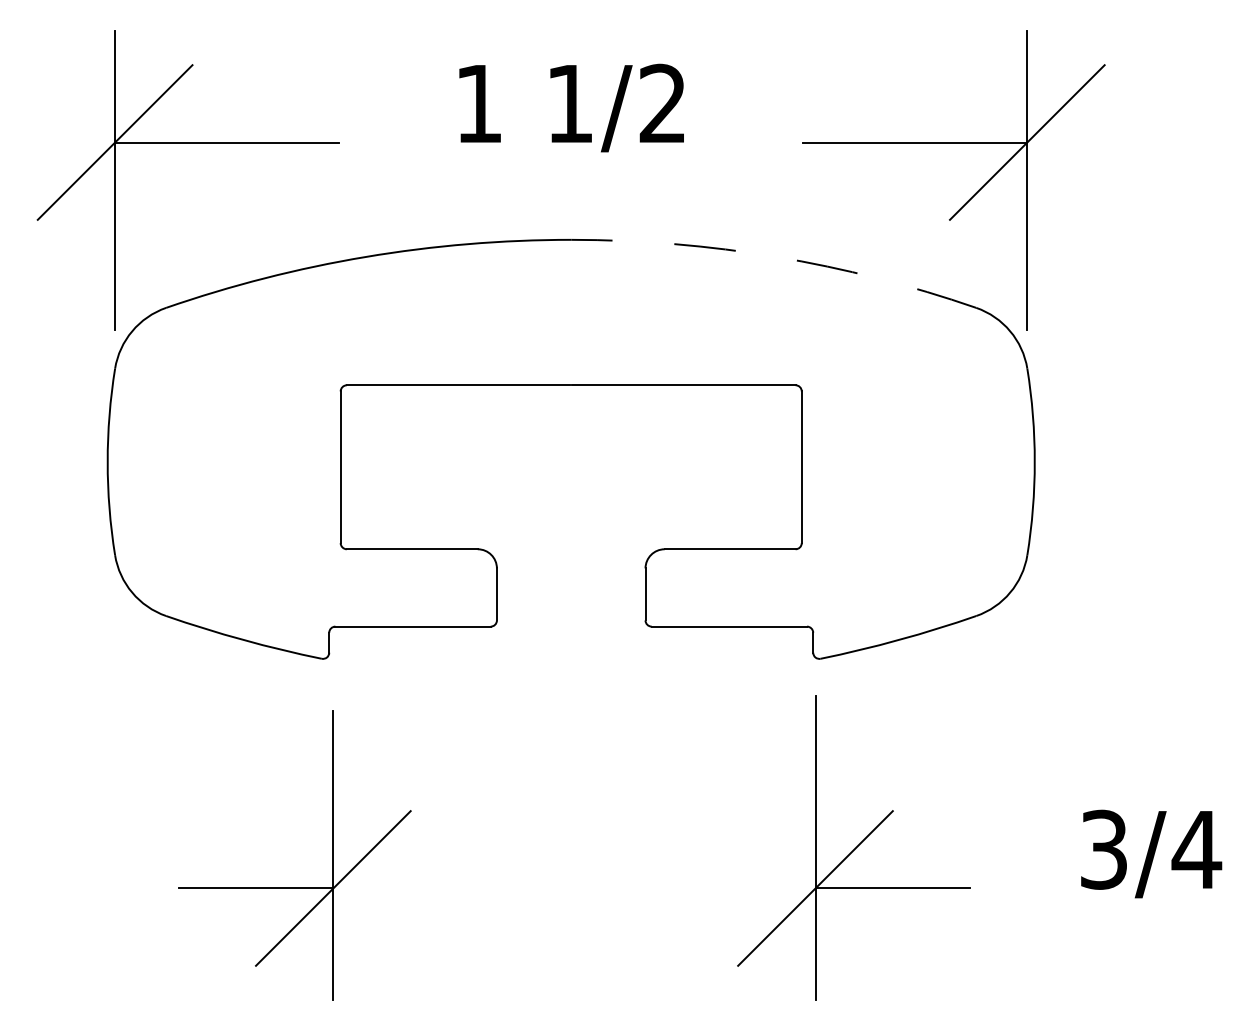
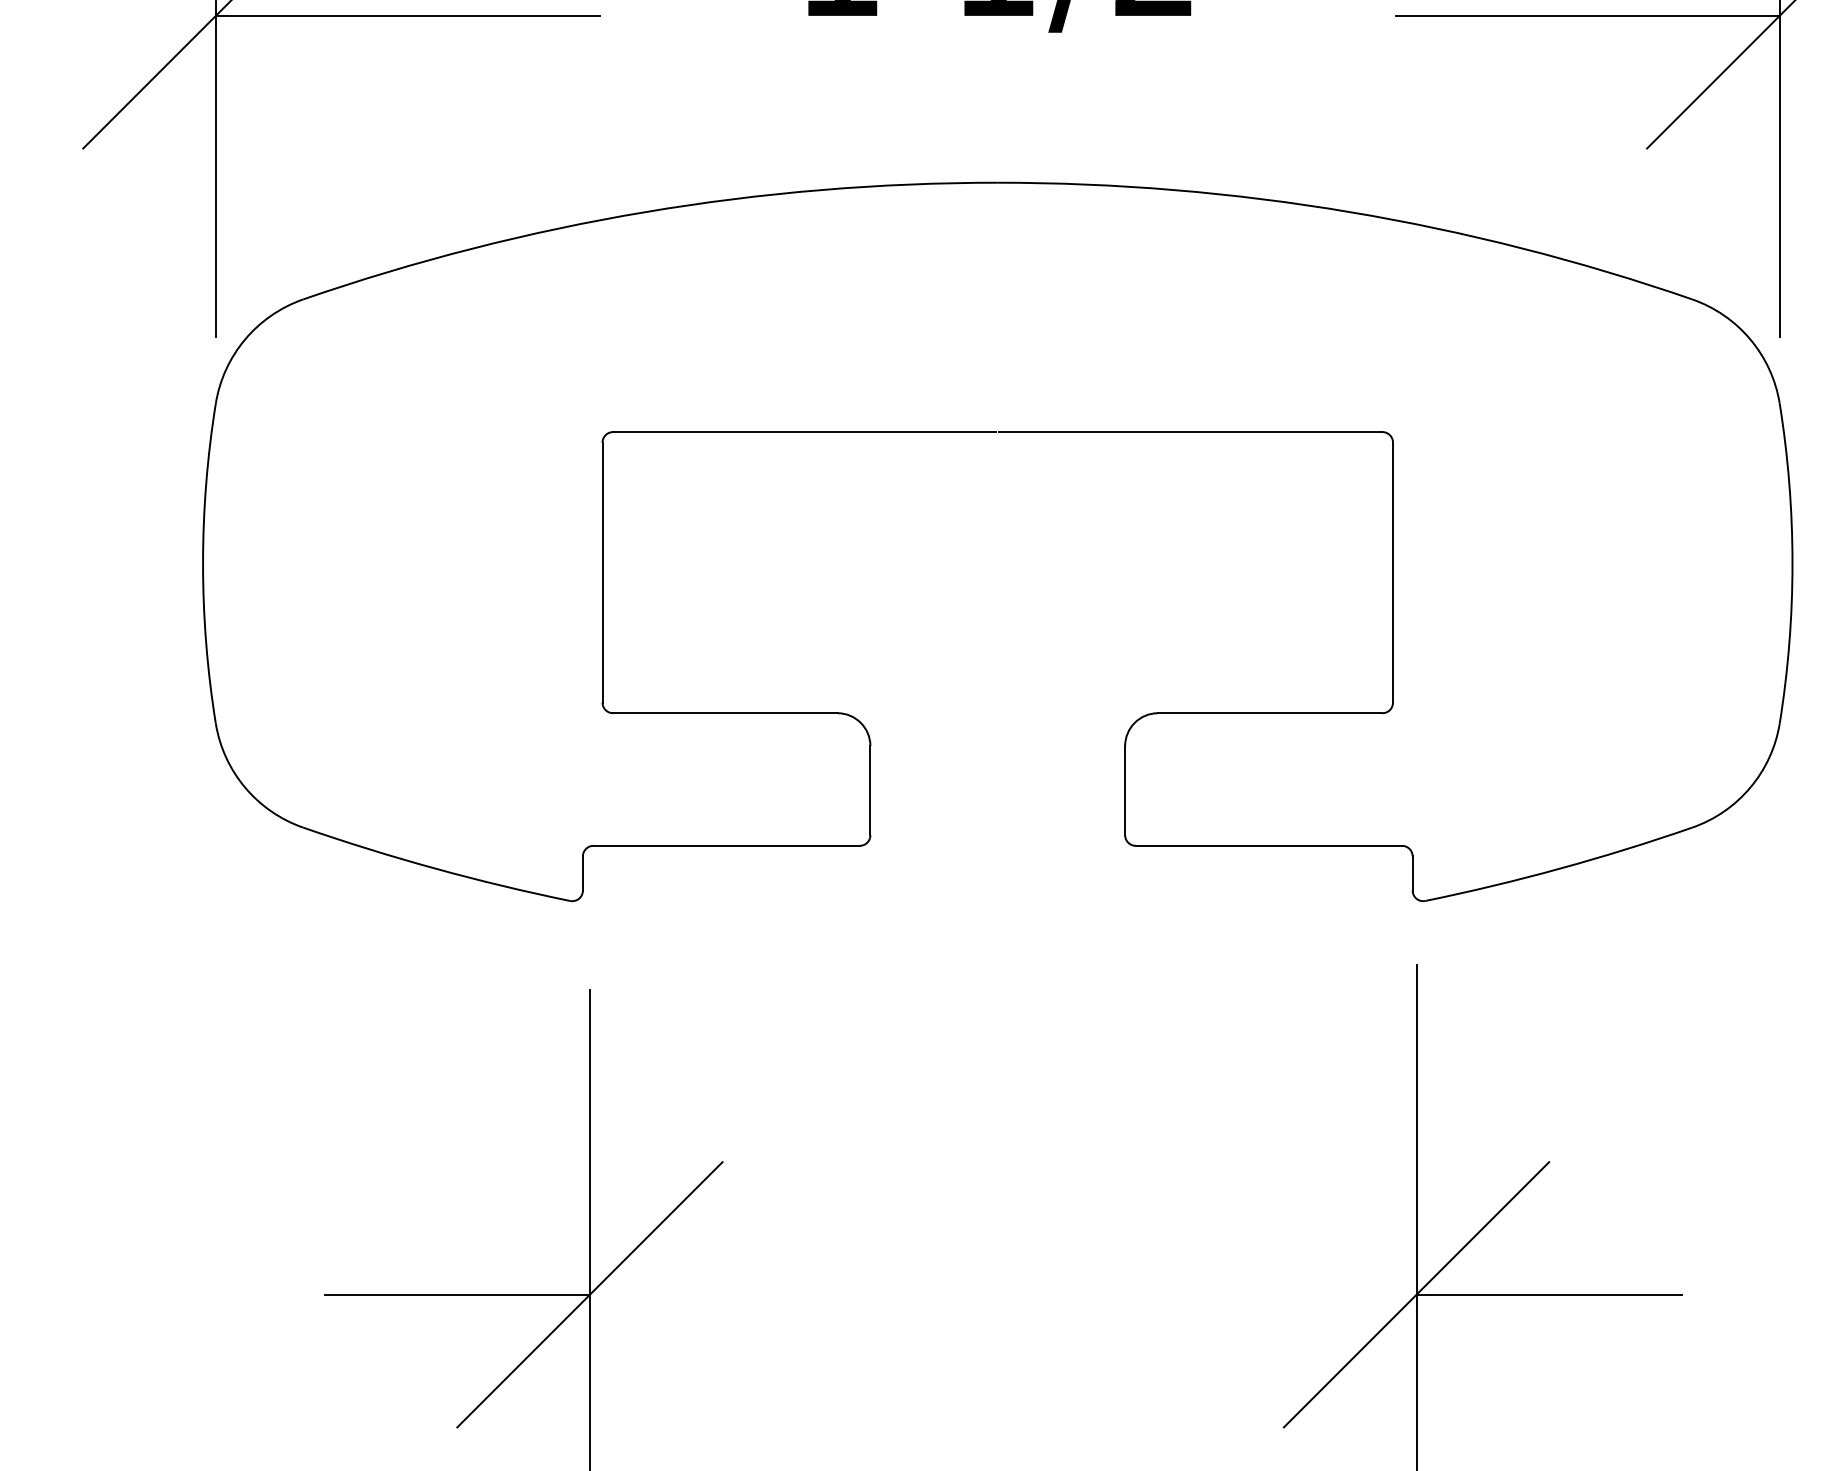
arc: (776, 256) -> (1349, 211), dashed -> solid

